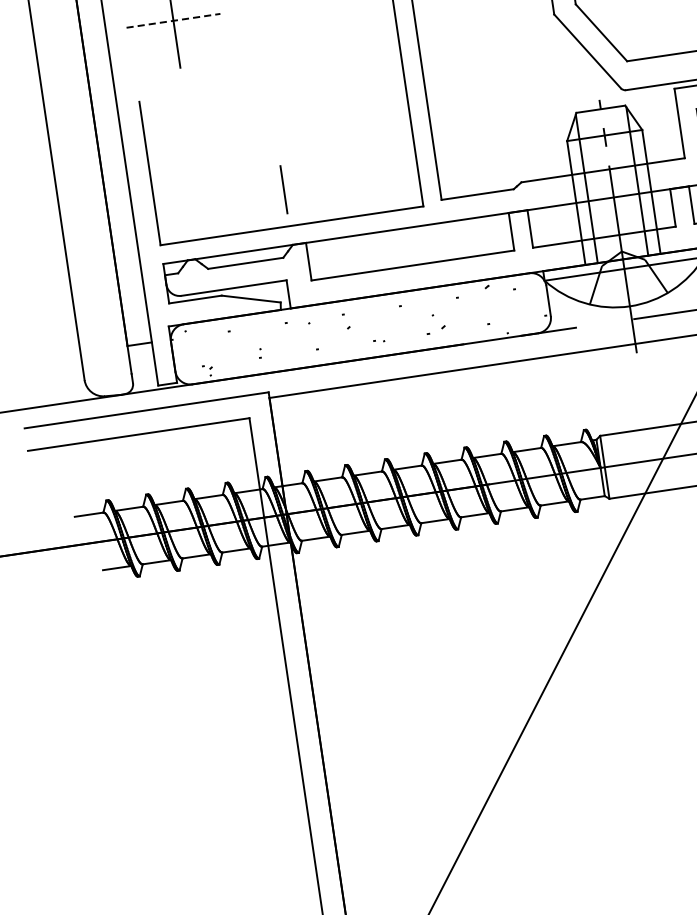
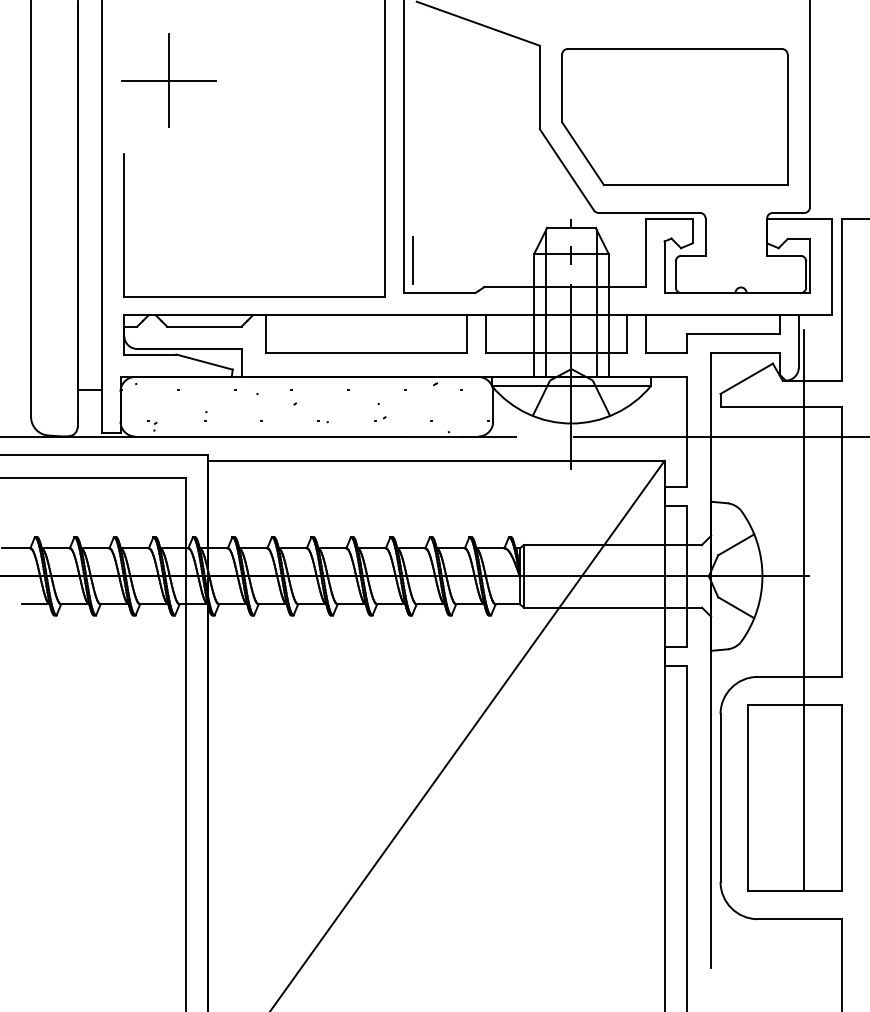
line: (172, 20) -> (168, 80), dashed -> solid
line: (283, 189) -> (412, 260), moved
part: (436, 329) -> (380, 418), size x0.62

